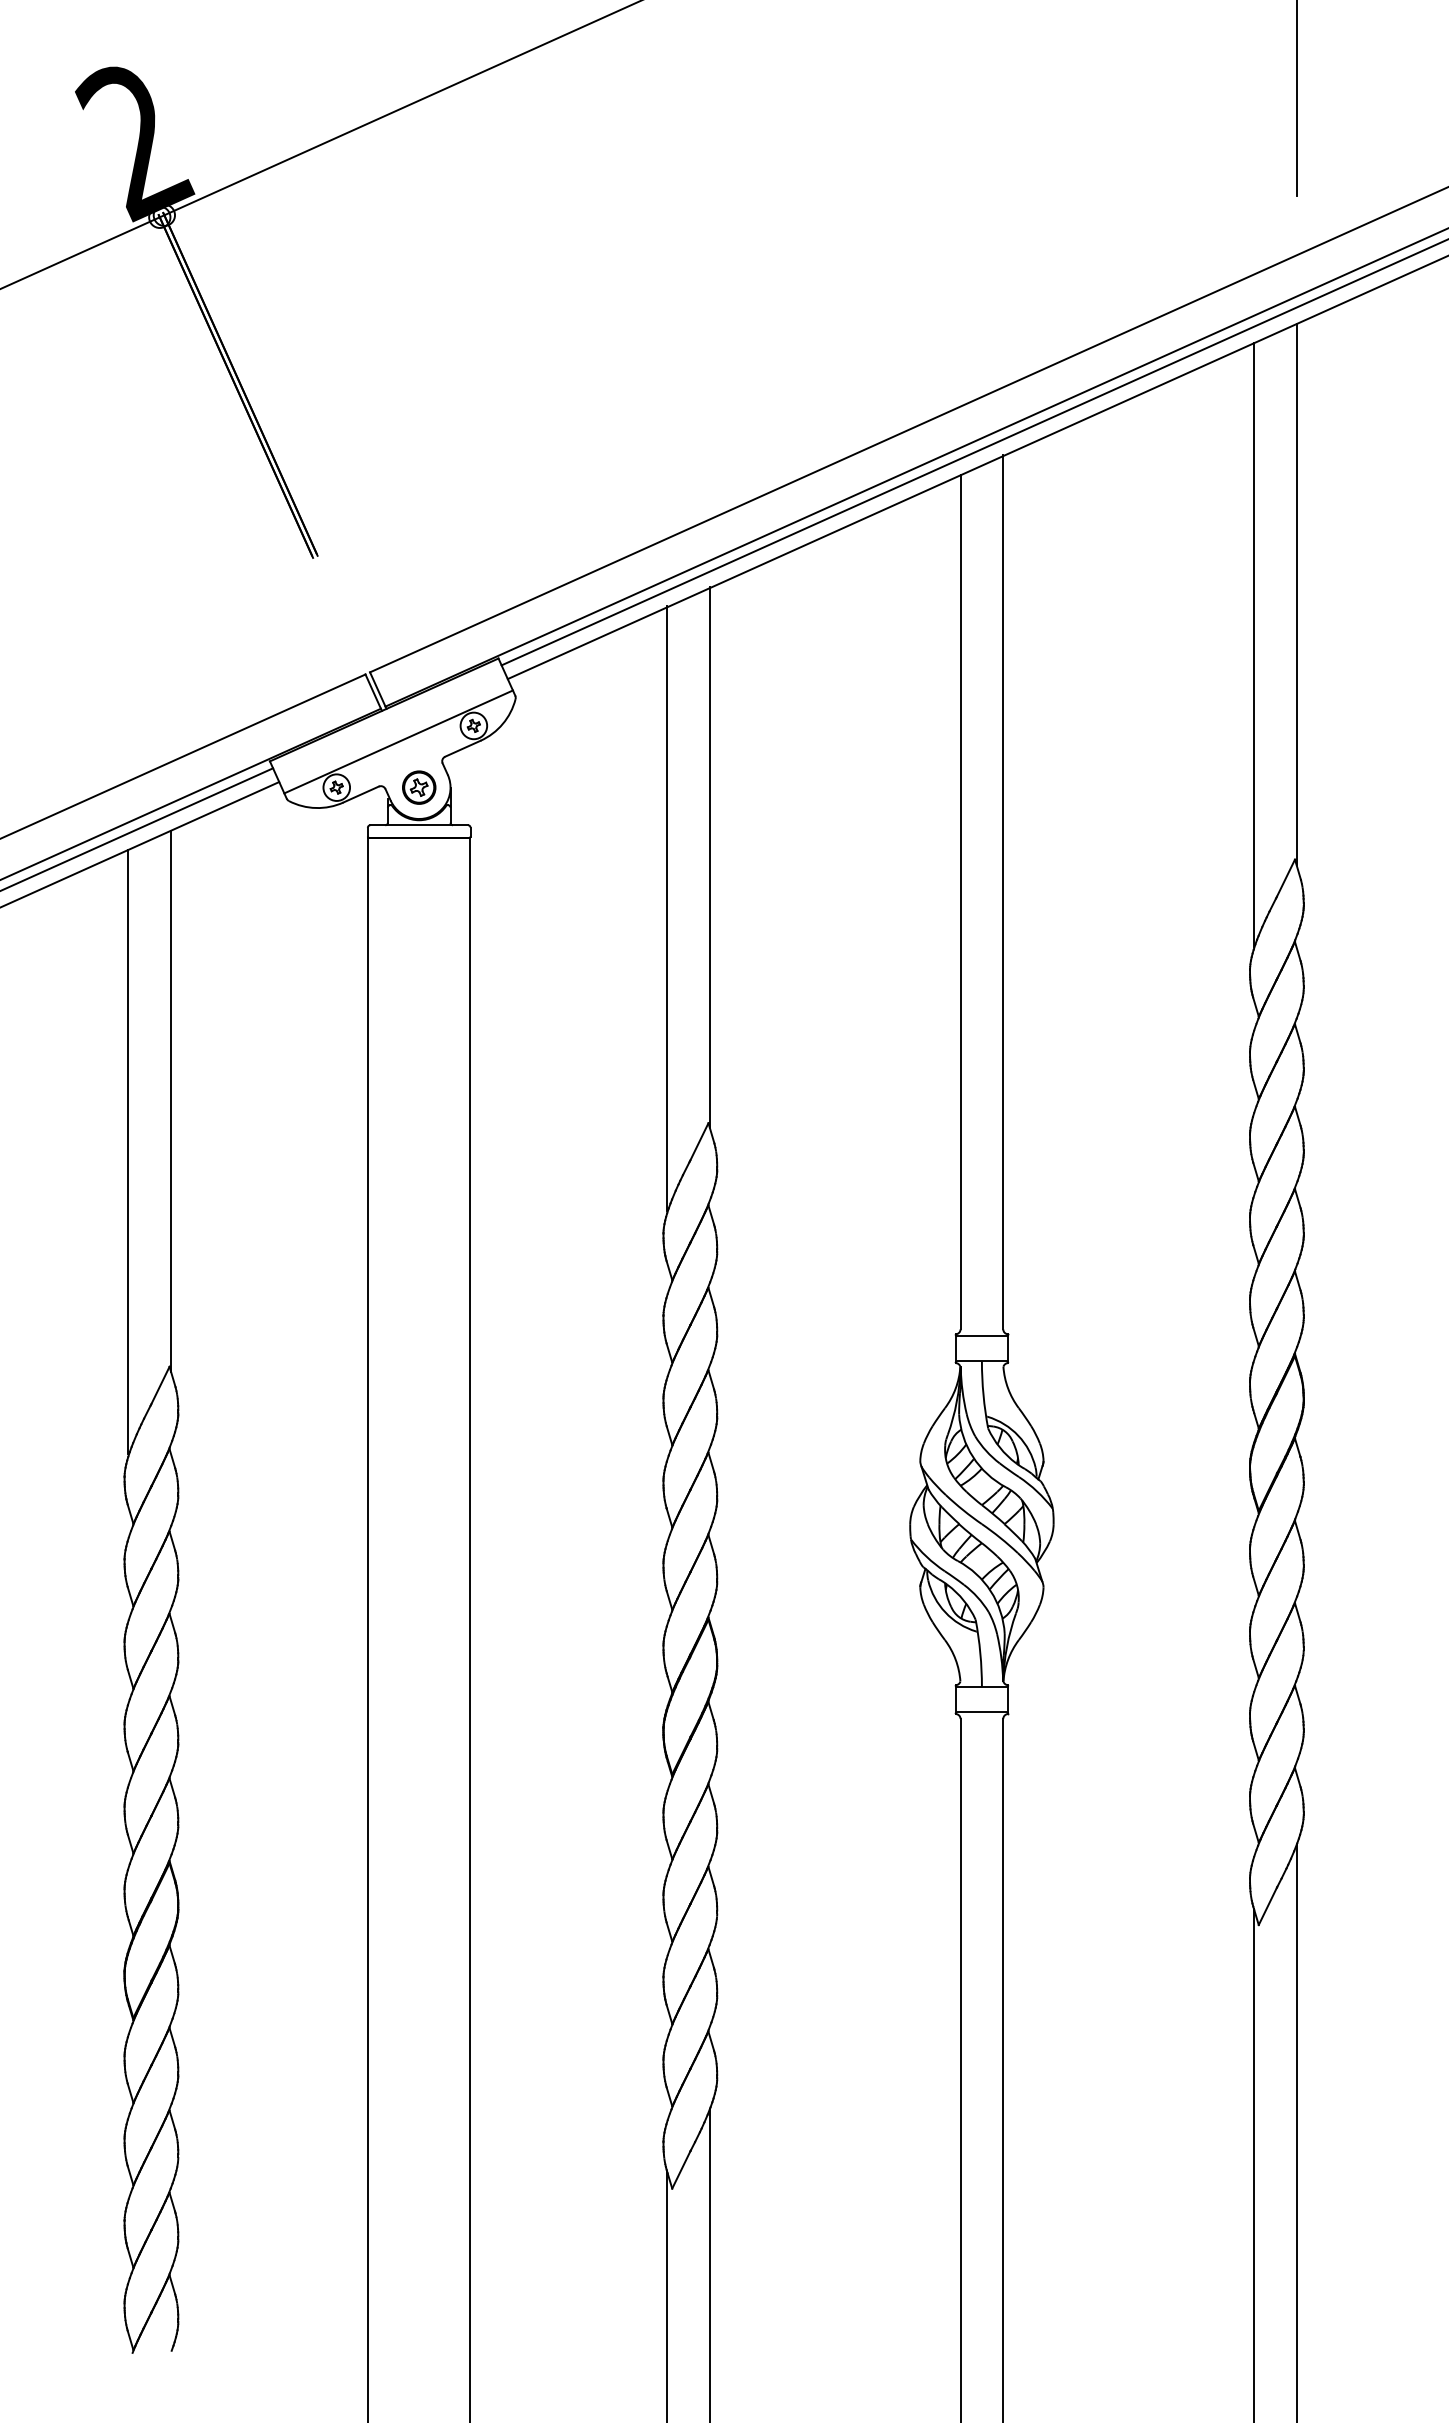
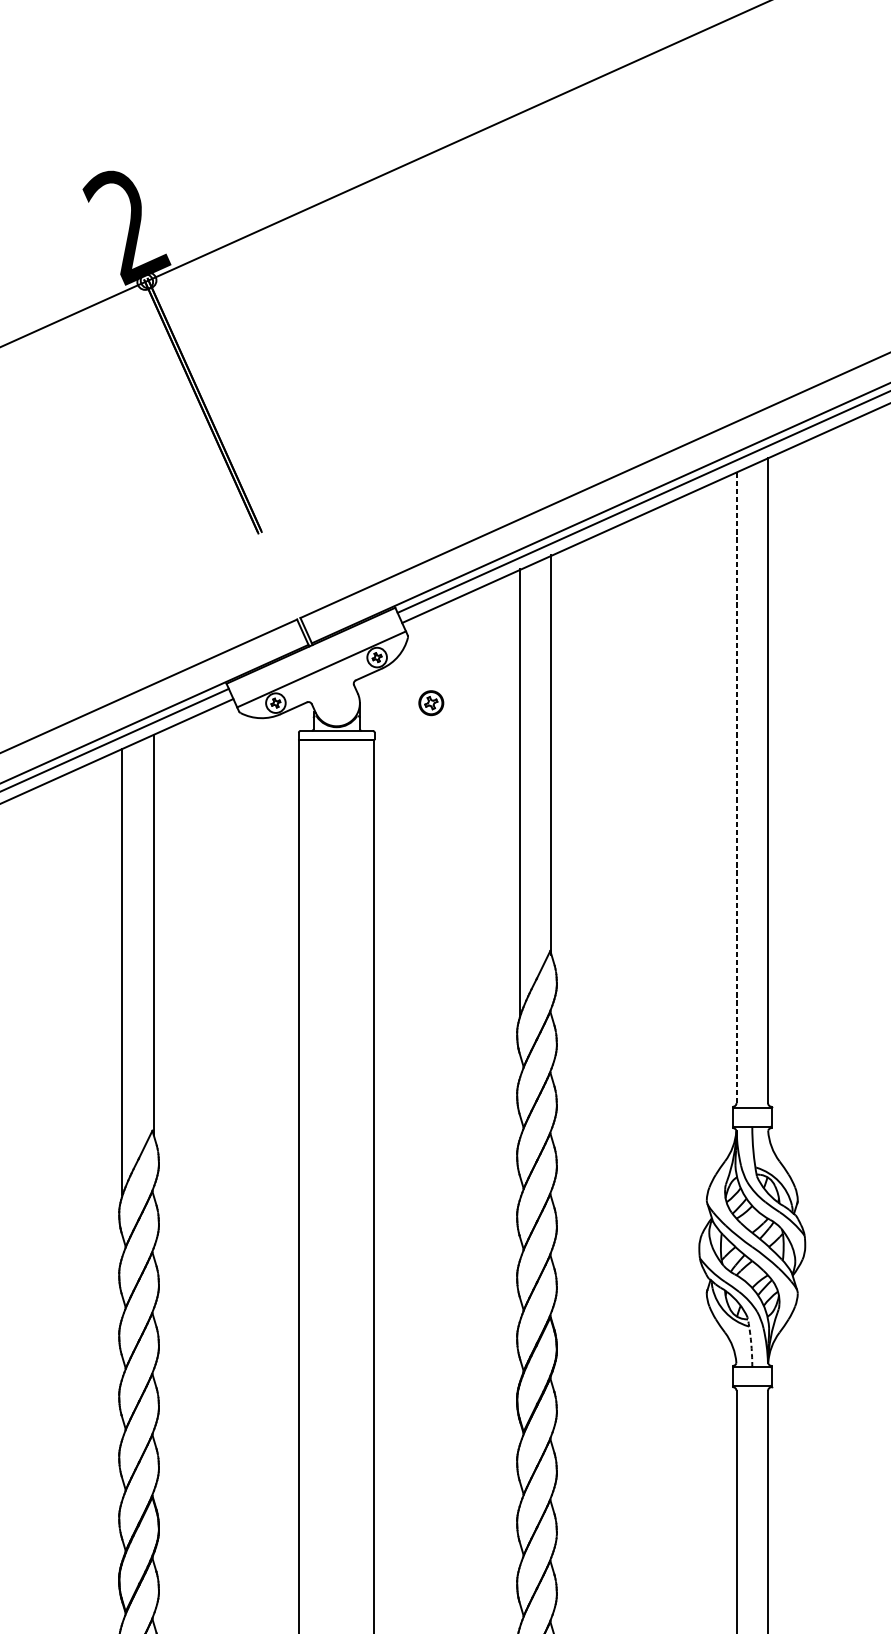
part: (419, 787) -> (431, 703), moved
line: (960, 901) -> (736, 787), solid -> dashed
arc: (980, 1653) -> (751, 1342), solid -> dashed

